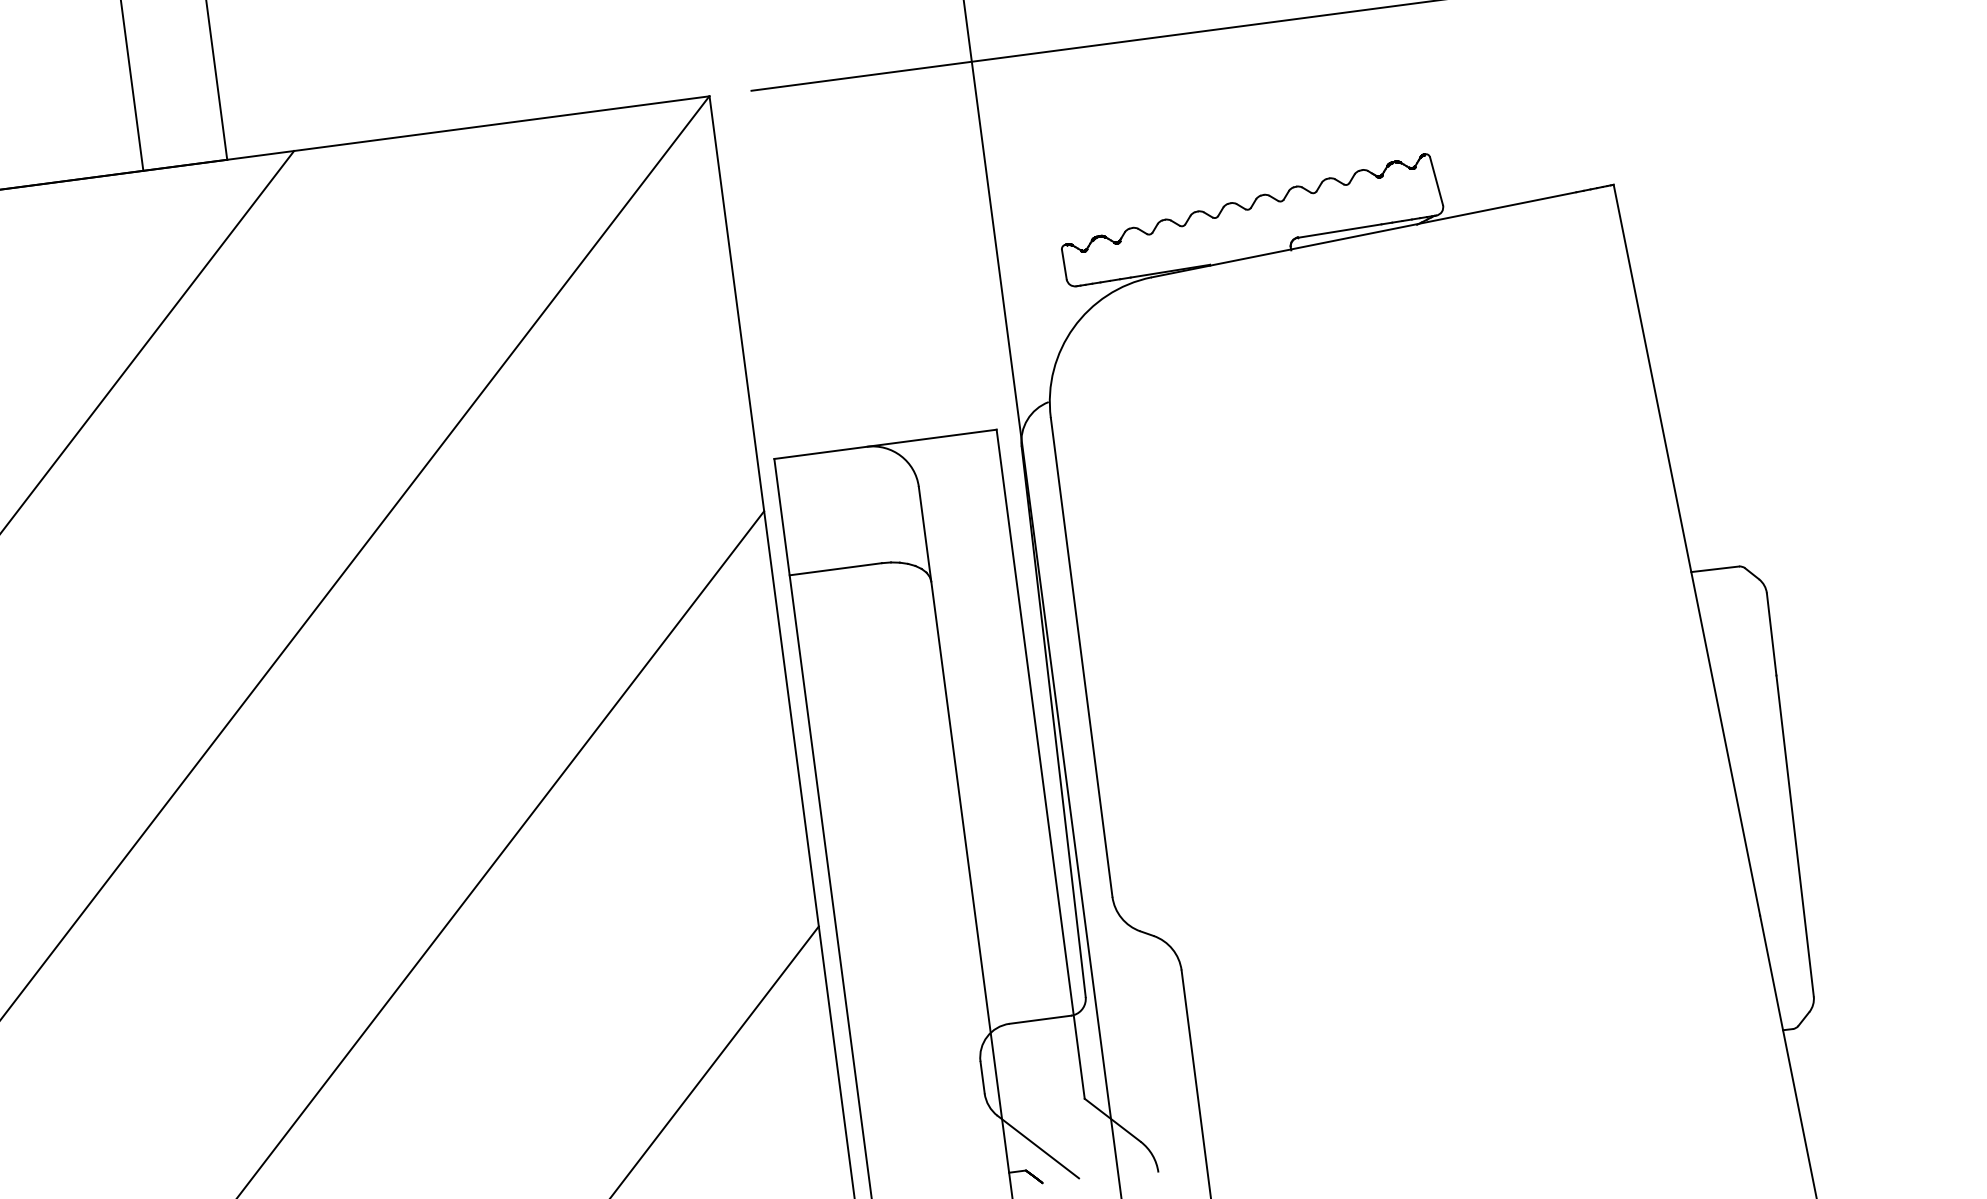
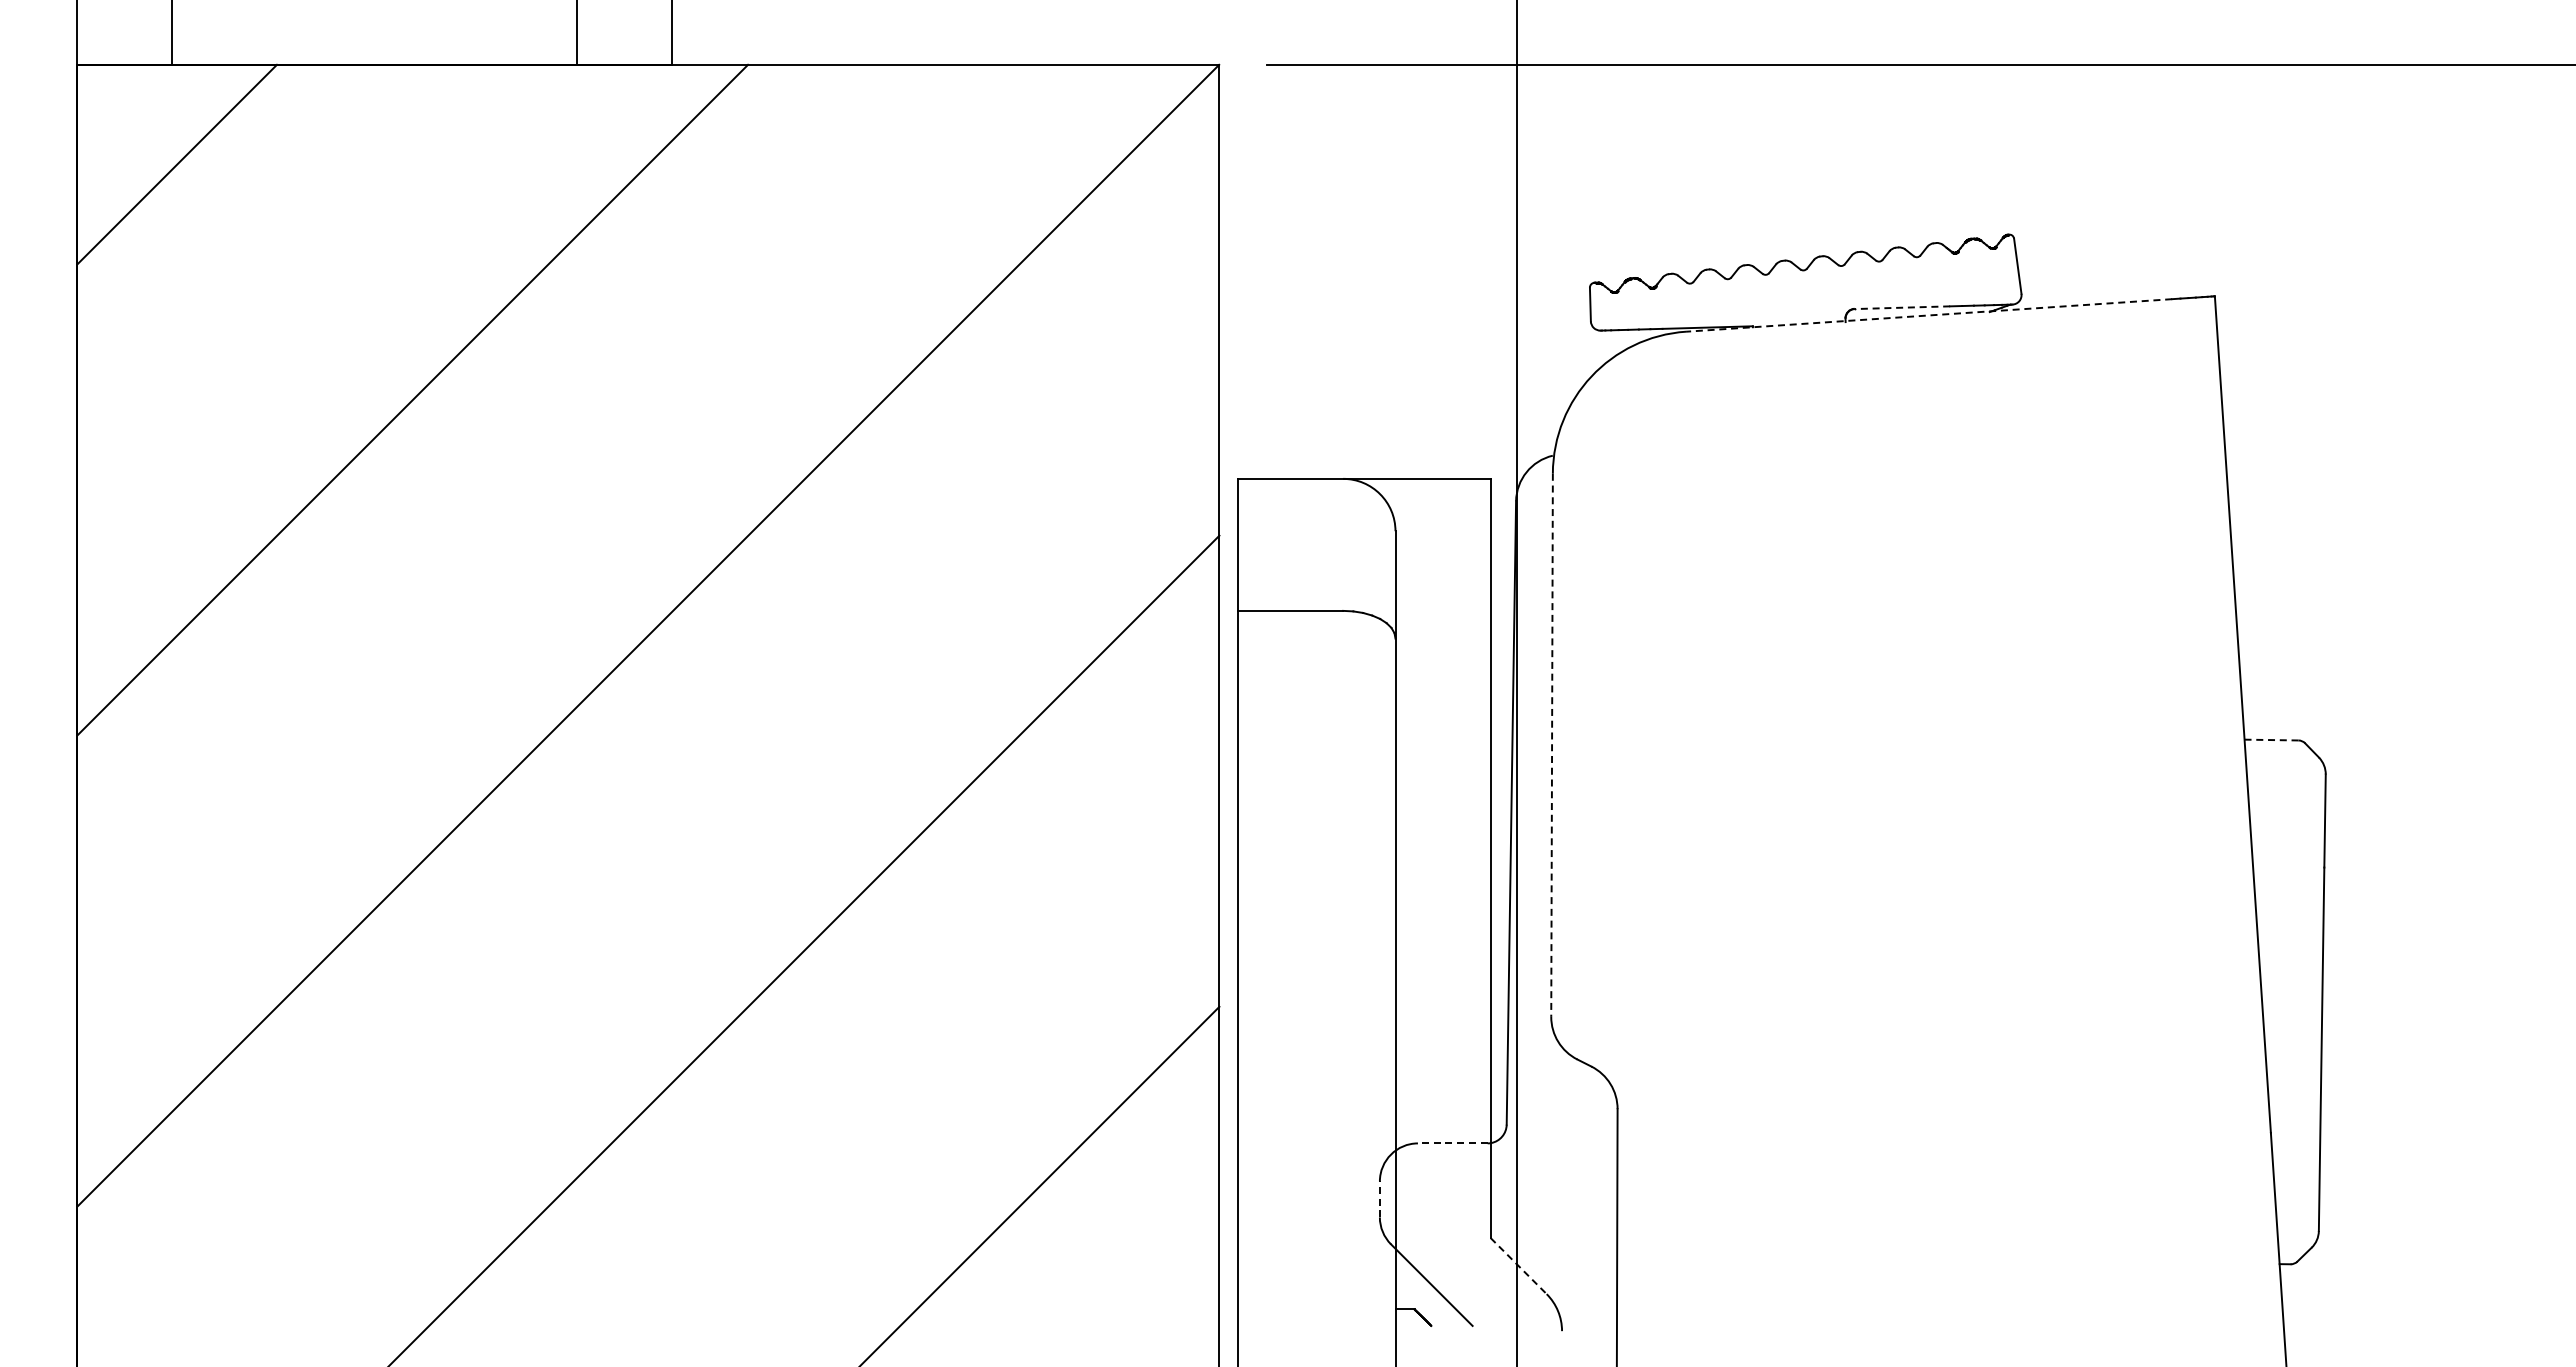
line: (1339, 230) -> (1902, 307), solid -> dashed
line: (1364, 234) -> (1929, 315), solid -> dashed
line: (1715, 569) -> (2271, 740), solid -> dashed
line: (1082, 657) -> (1552, 745), solid -> dashed
line: (1040, 1019) -> (1452, 1143), solid -> dashed
line: (982, 1077) -> (1379, 1199), solid -> dashed
line: (1112, 1120) -> (1518, 1266), solid -> dashed

